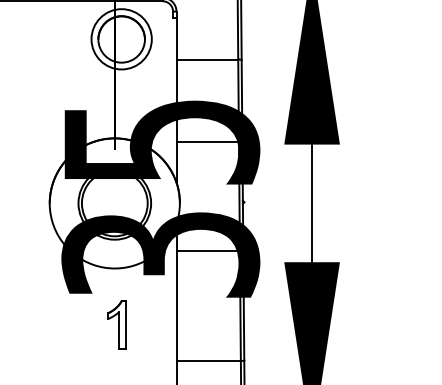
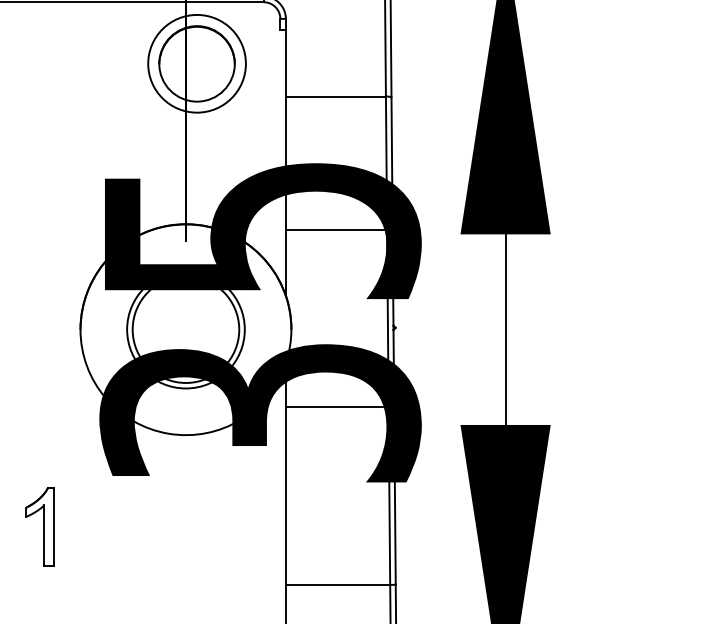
part: (116, 324) -> (39, 525), moved

